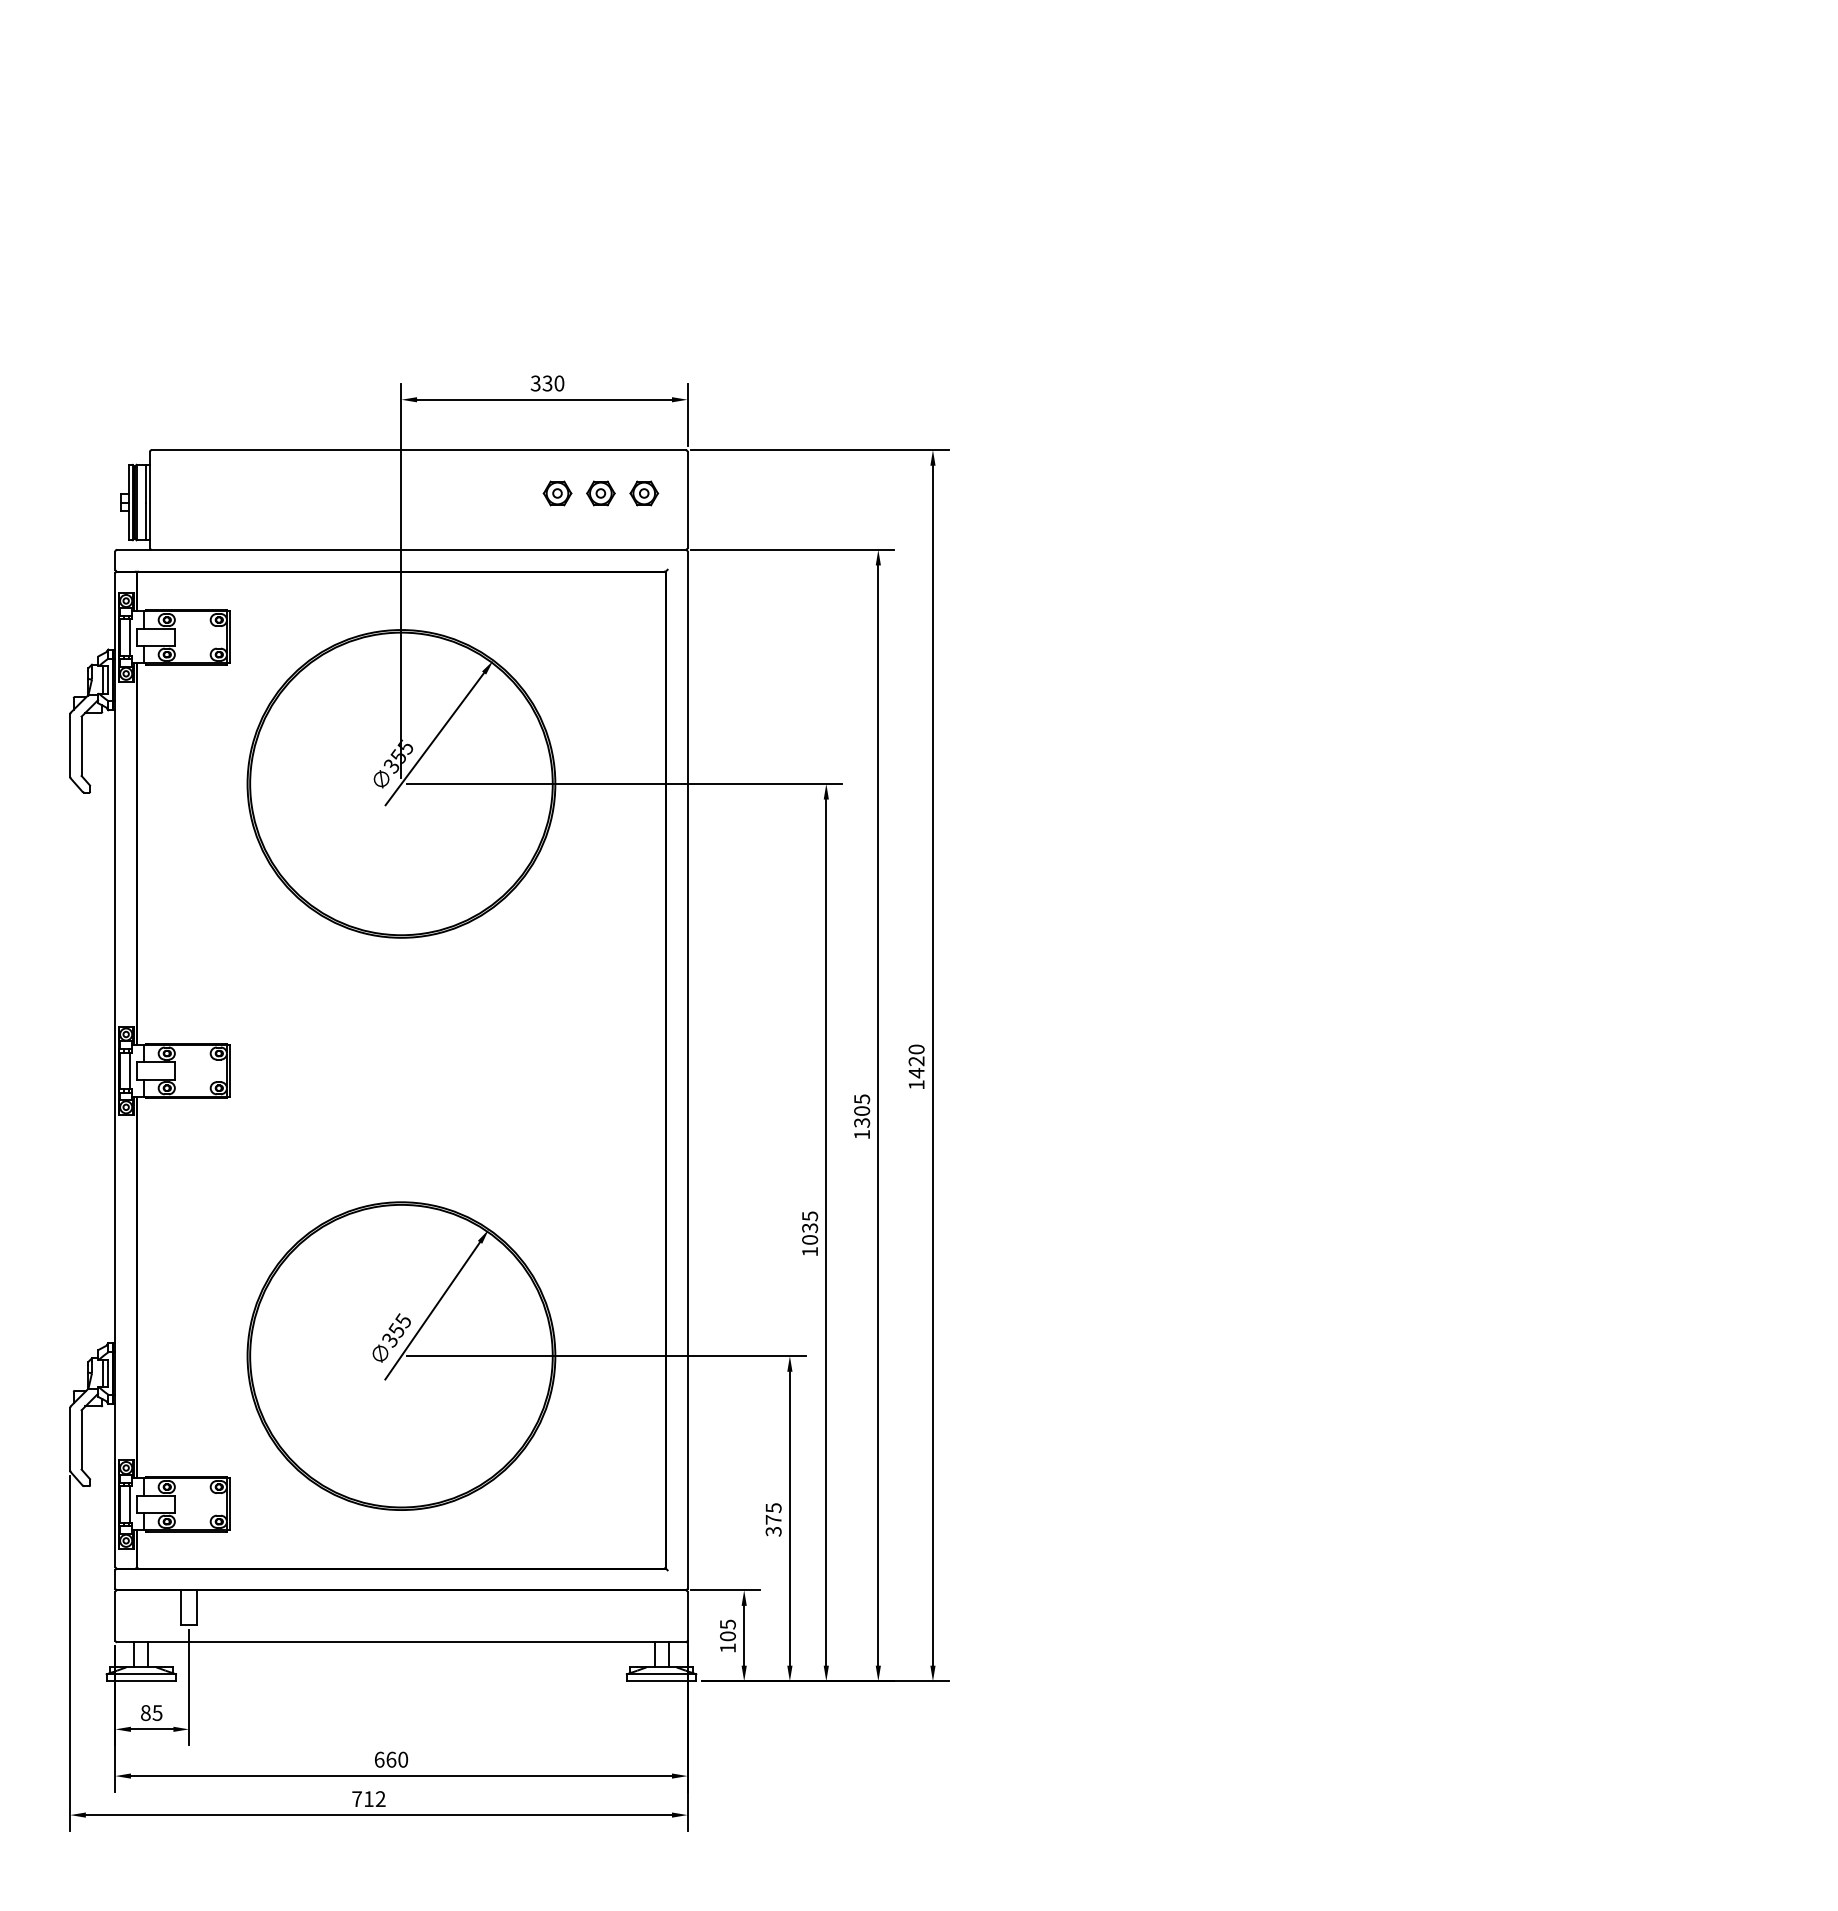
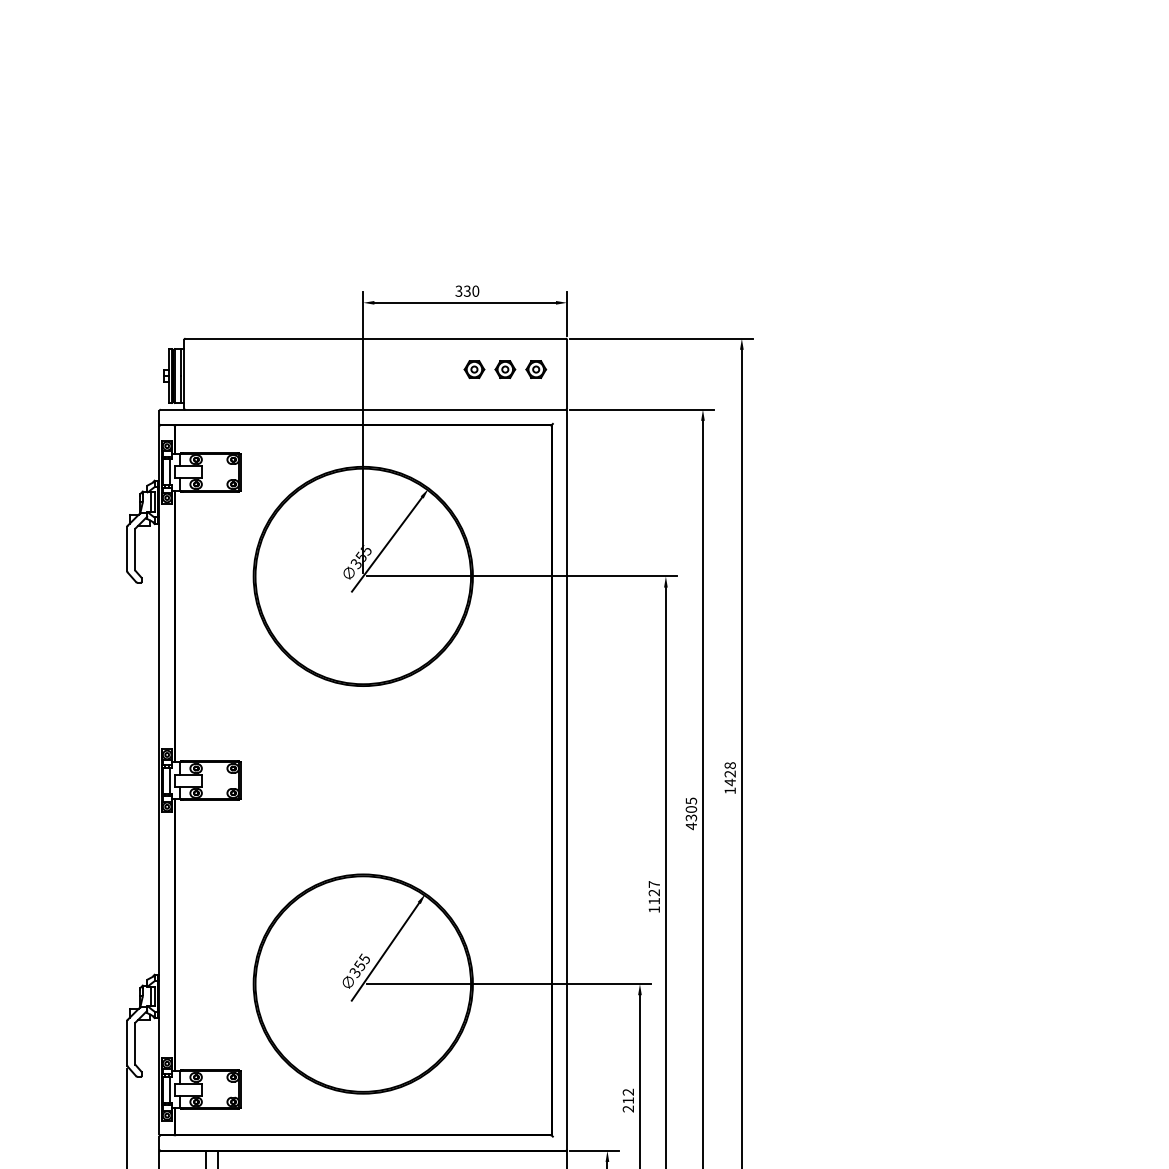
text: (916, 1049) -> (730, 765), 1420 -> 1428
text: (861, 1134) -> (690, 826), 1305 -> 4305
text: (810, 1227) -> (654, 892), 1035 -> 1127
text: (773, 1519) -> (628, 1100), 375 -> 212

